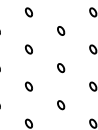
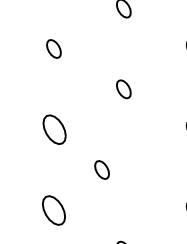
part: (28, 49) -> (52, 129), size x1.6
part: (61, 68) -> (102, 170), moved
part: (28, 86) -> (52, 210), size x1.6

